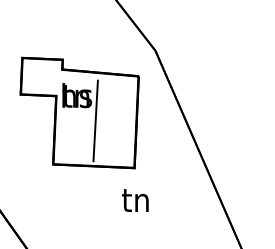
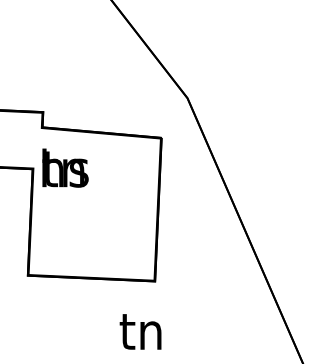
line: (95, 120) -> (94, 207), removed
text: (135, 200) -> (140, 331), moved

